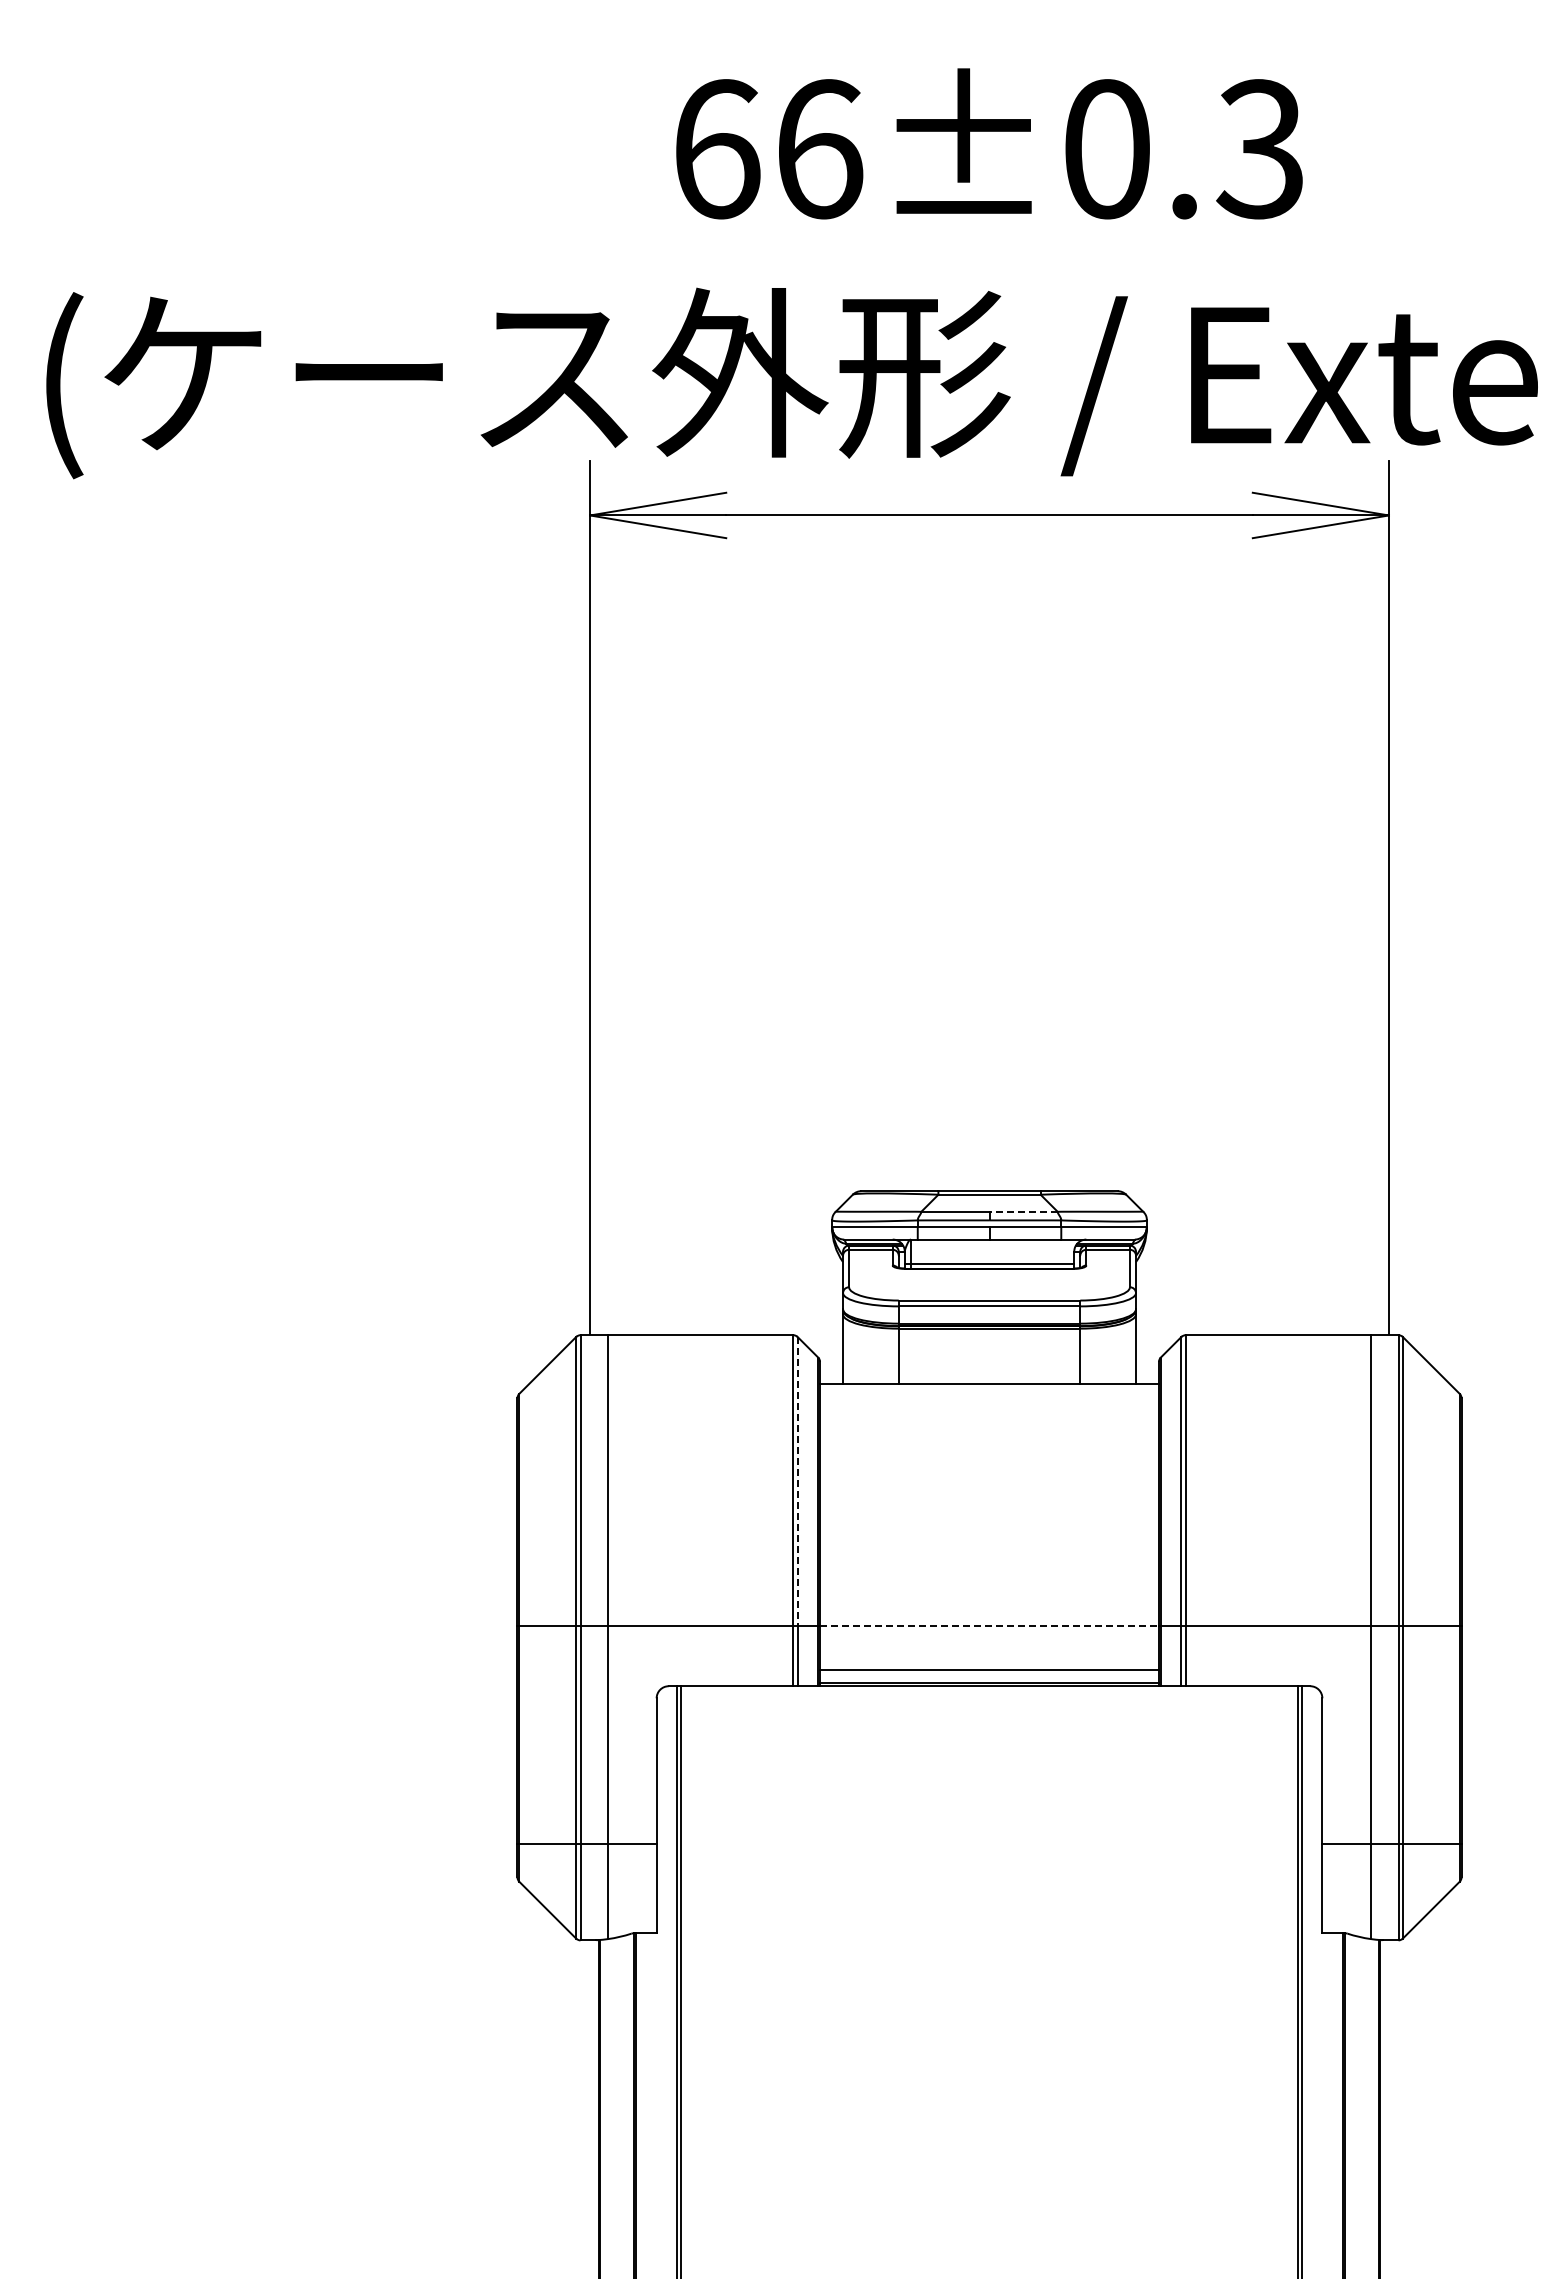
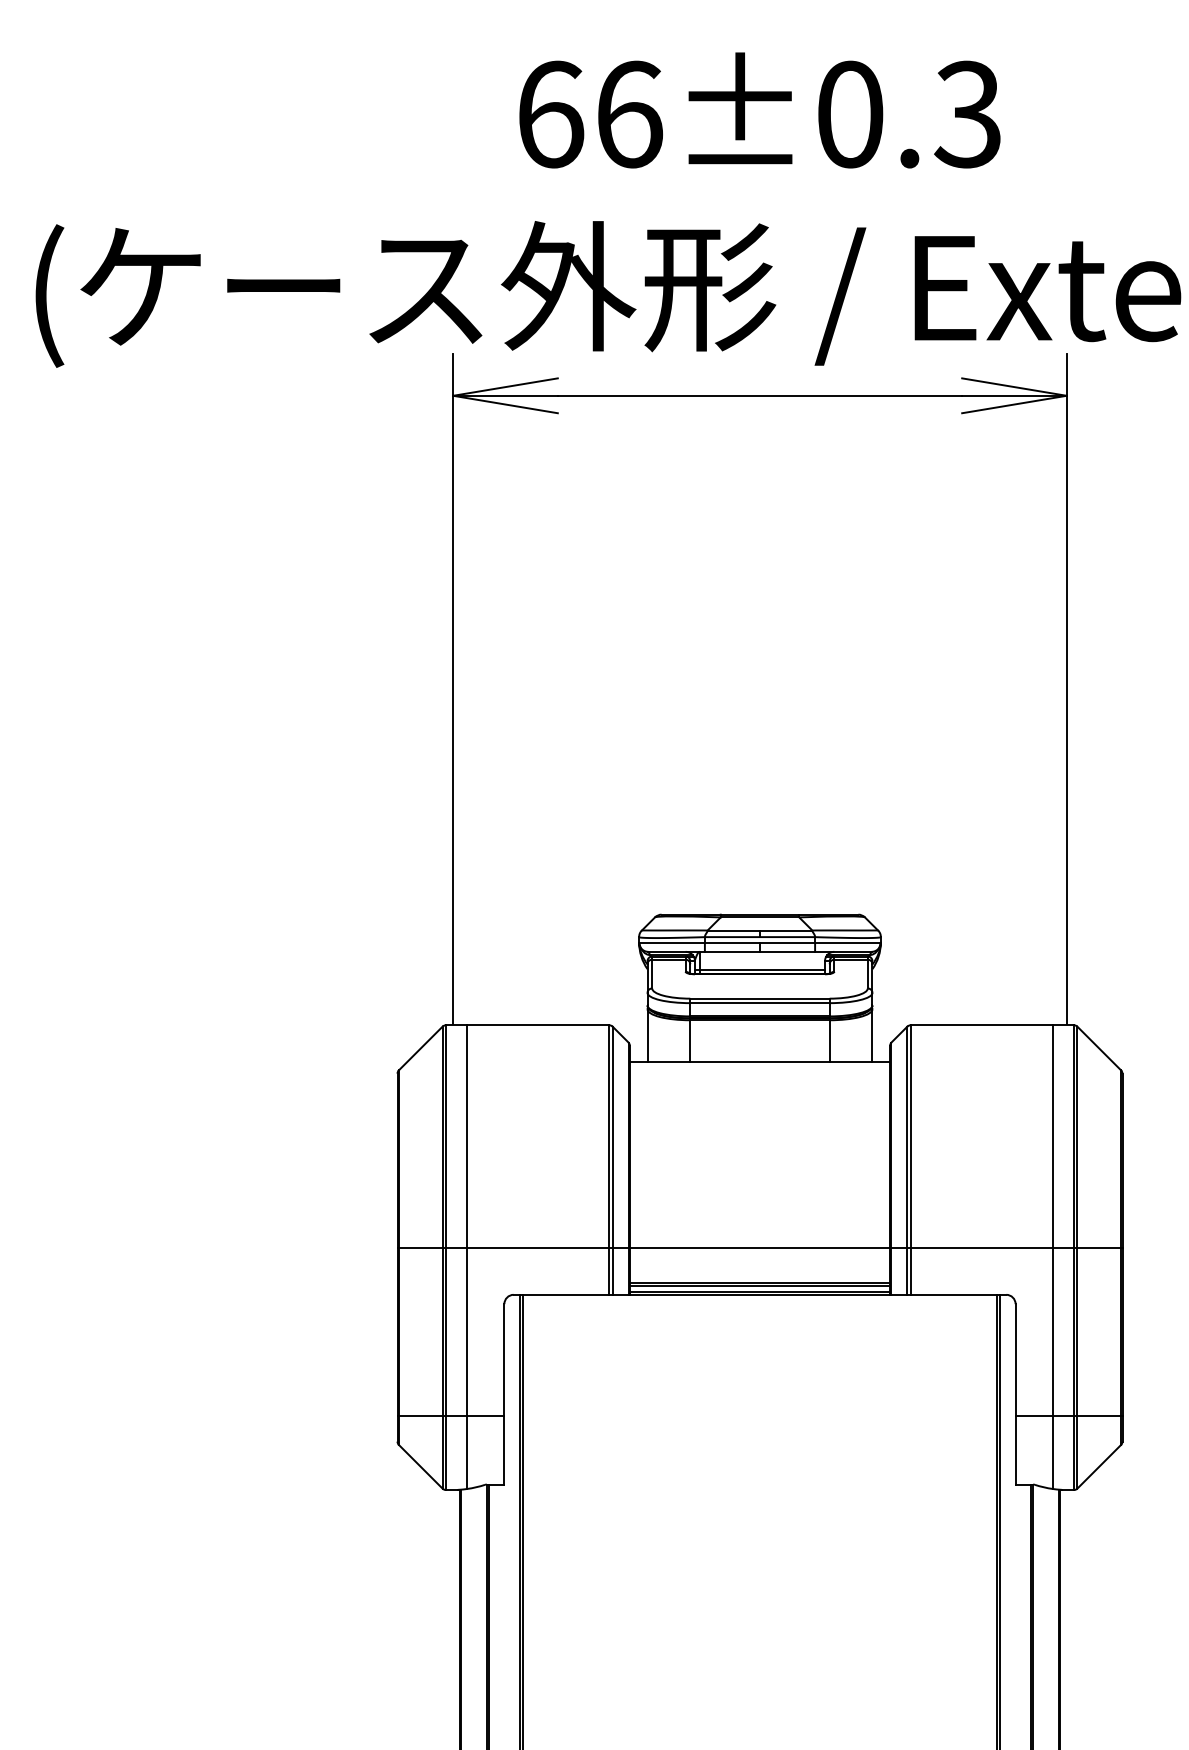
line: (1023, 1211) -> (786, 930), dashed -> solid
line: (797, 1481) -> (612, 1137), dashed -> solid
line: (990, 1625) -> (760, 1248), dashed -> solid
line: (989, 1674) -> (759, 1285), added

